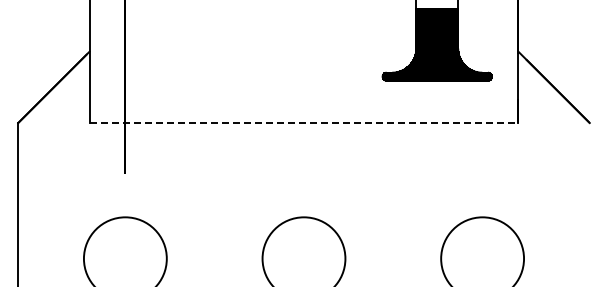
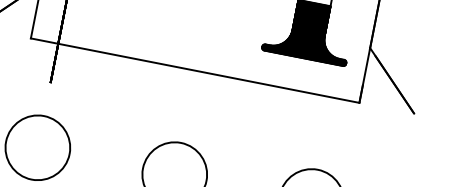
line: (304, 123) -> (195, 71), dashed -> solid

